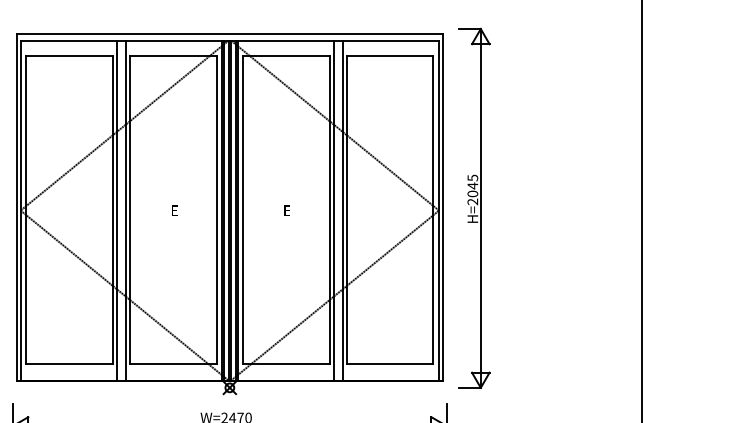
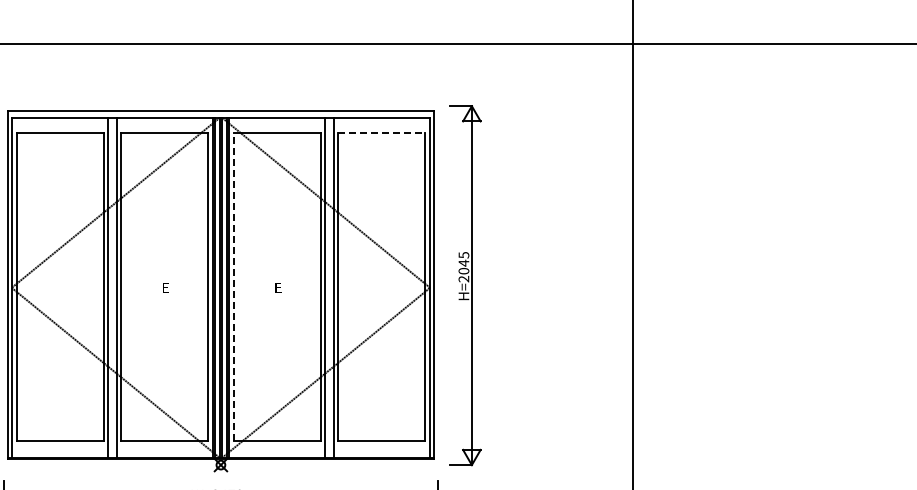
line: (390, 55) -> (381, 132), solid -> dashed
line: (243, 209) -> (234, 286), solid -> dashed

